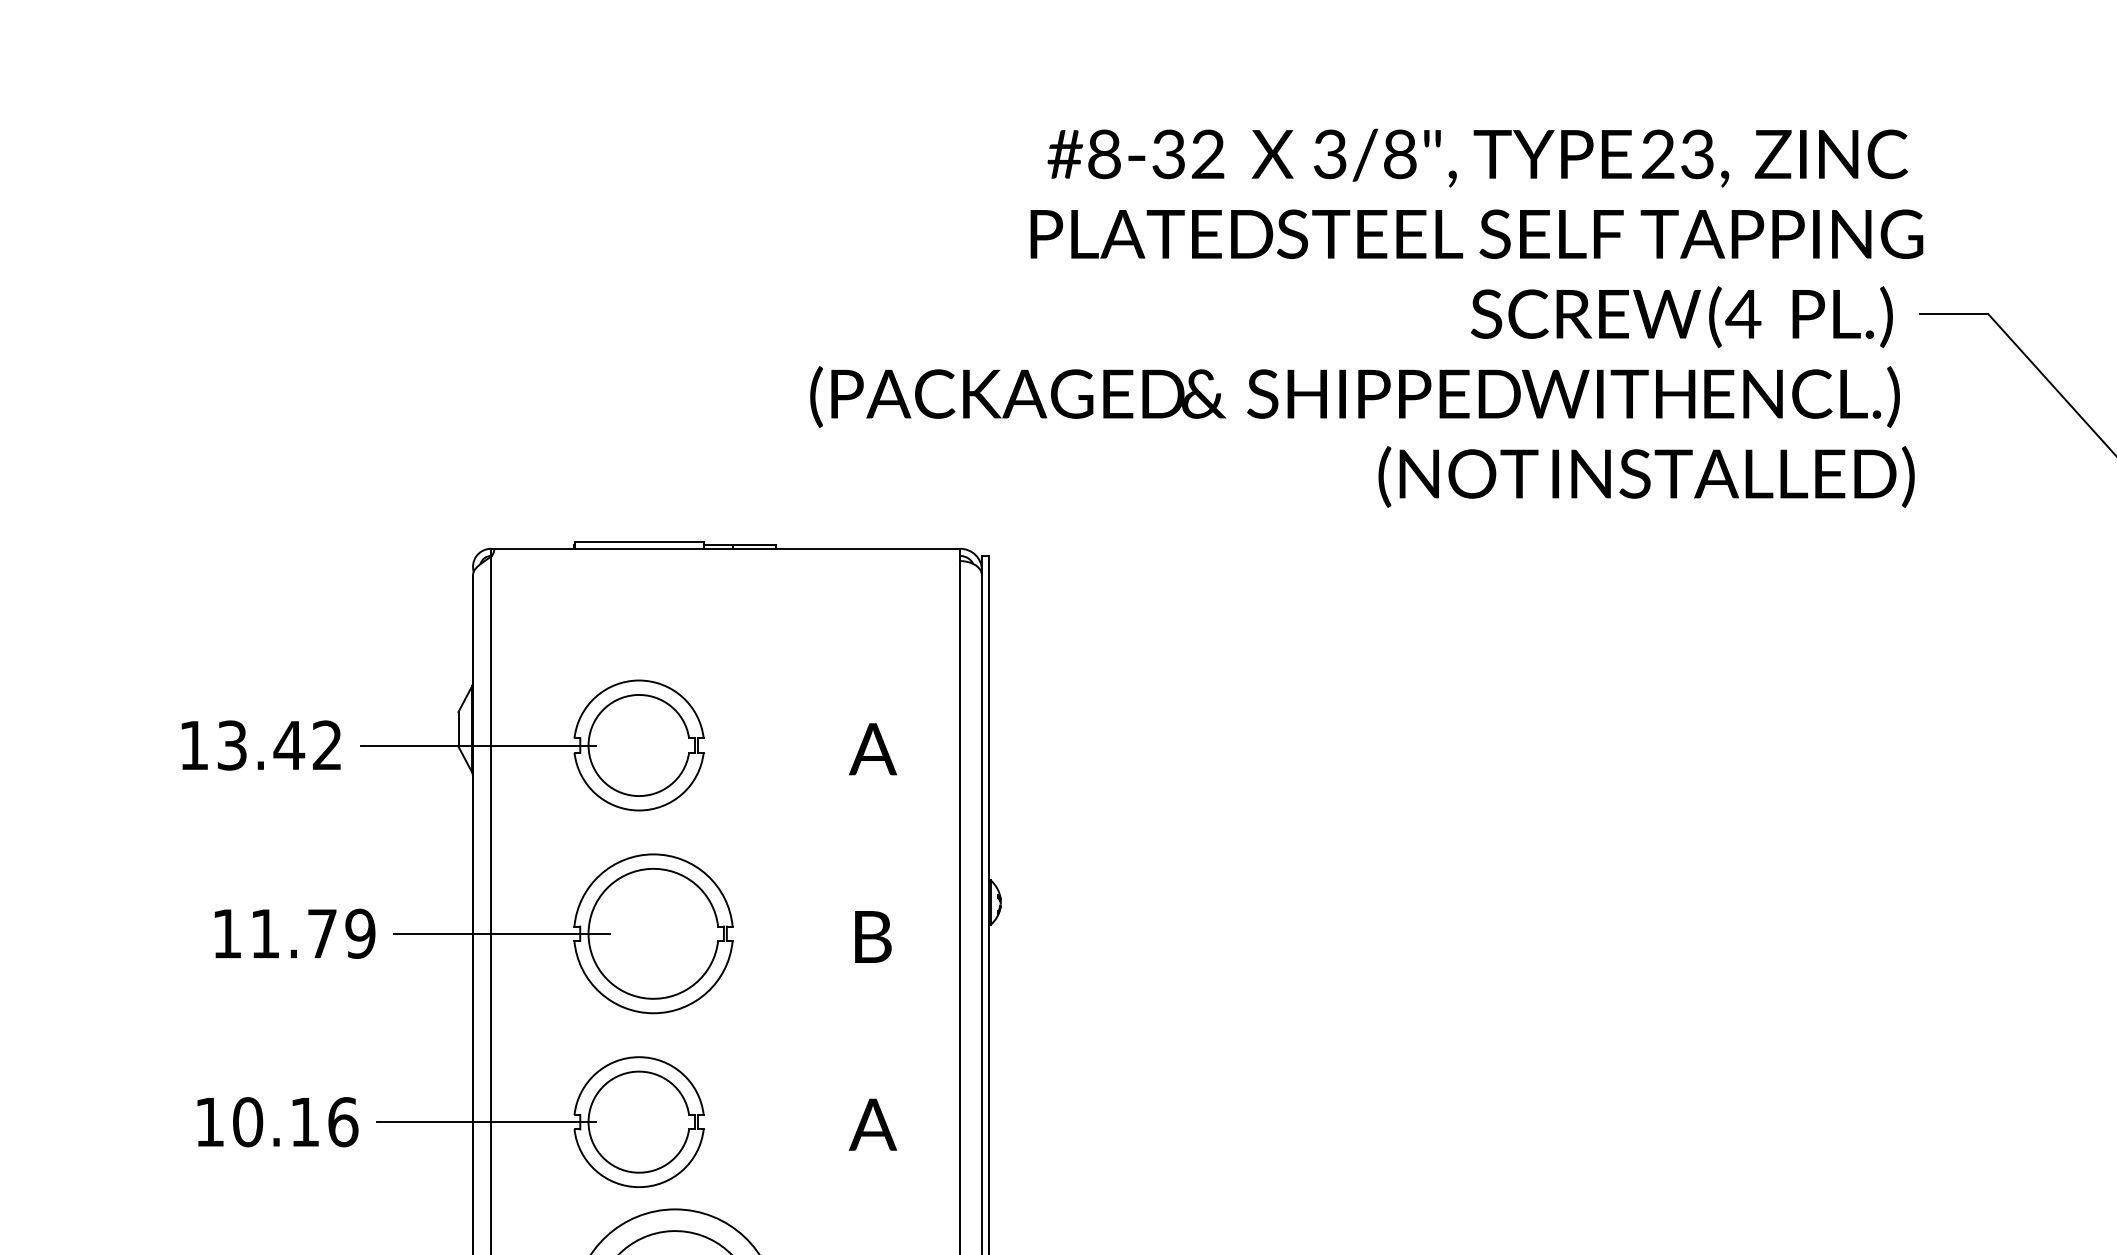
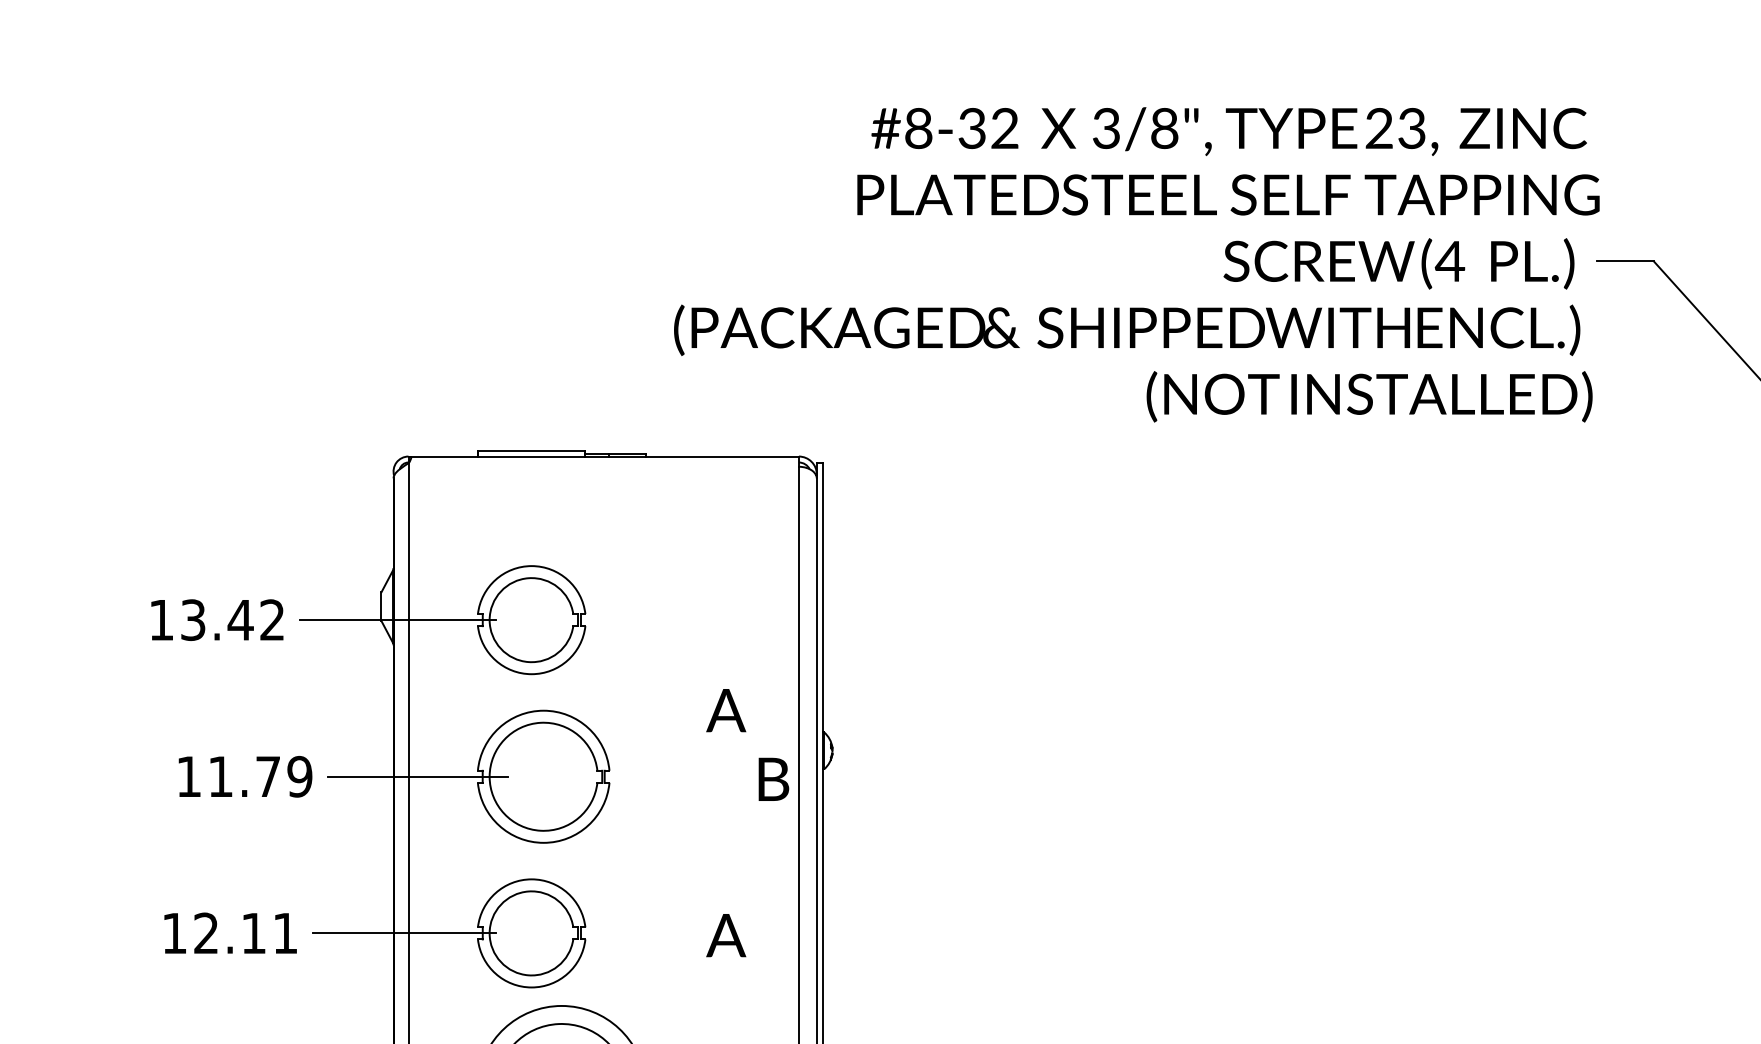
text: (872, 749) -> (725, 710), moved
text: (873, 936) -> (774, 778), moved
text: (295, 1122) -> (245, 933), 10.16 -> 12.11

